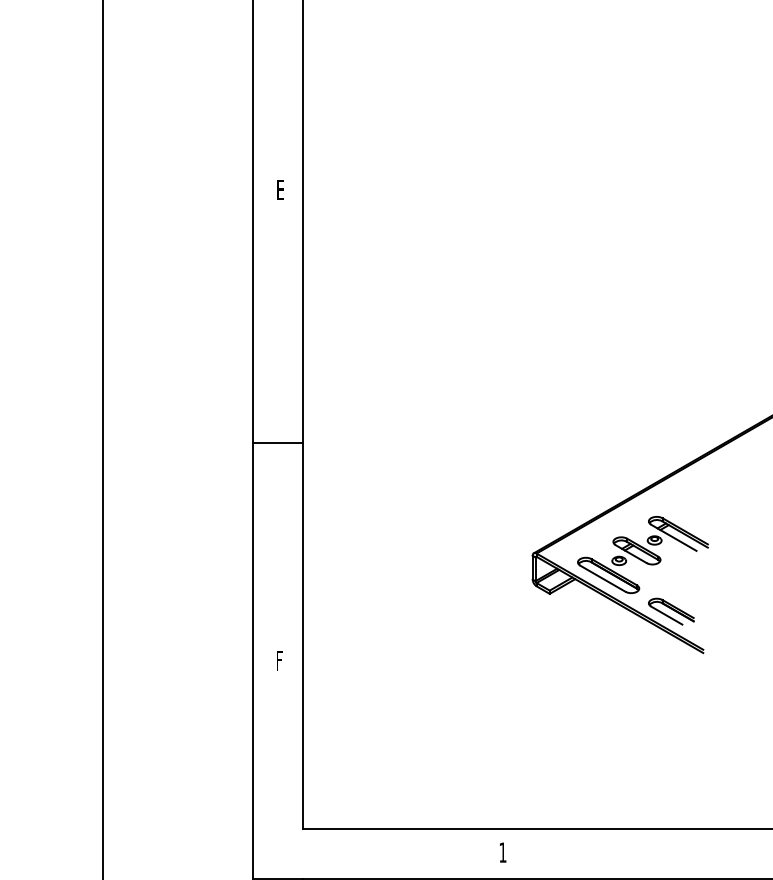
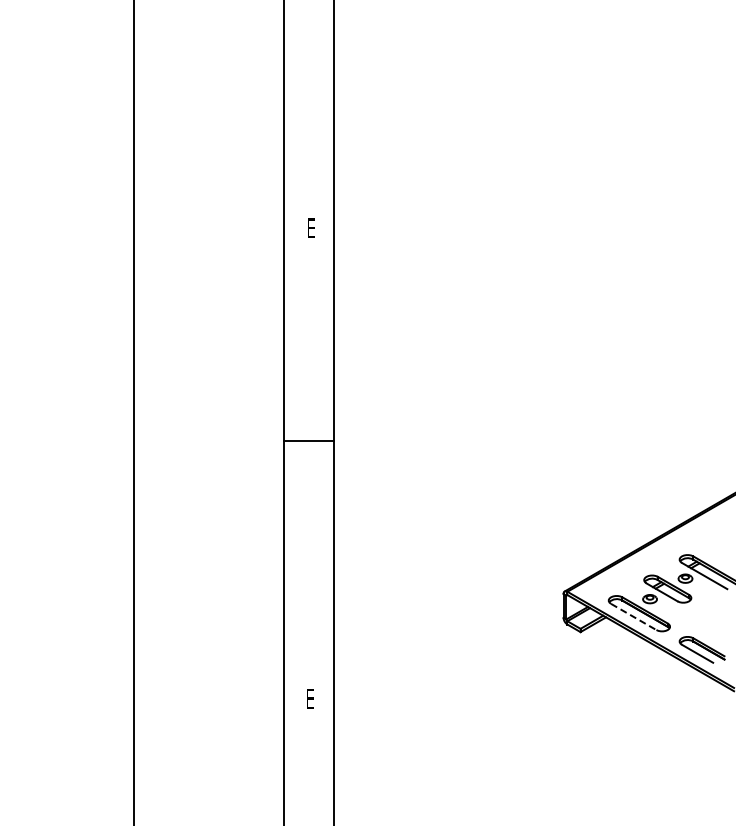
line: (278, 443) -> (309, 441), moved
line: (603, 579) -> (634, 617), solid -> dashed
text: (279, 660) -> (310, 698), F -> E

